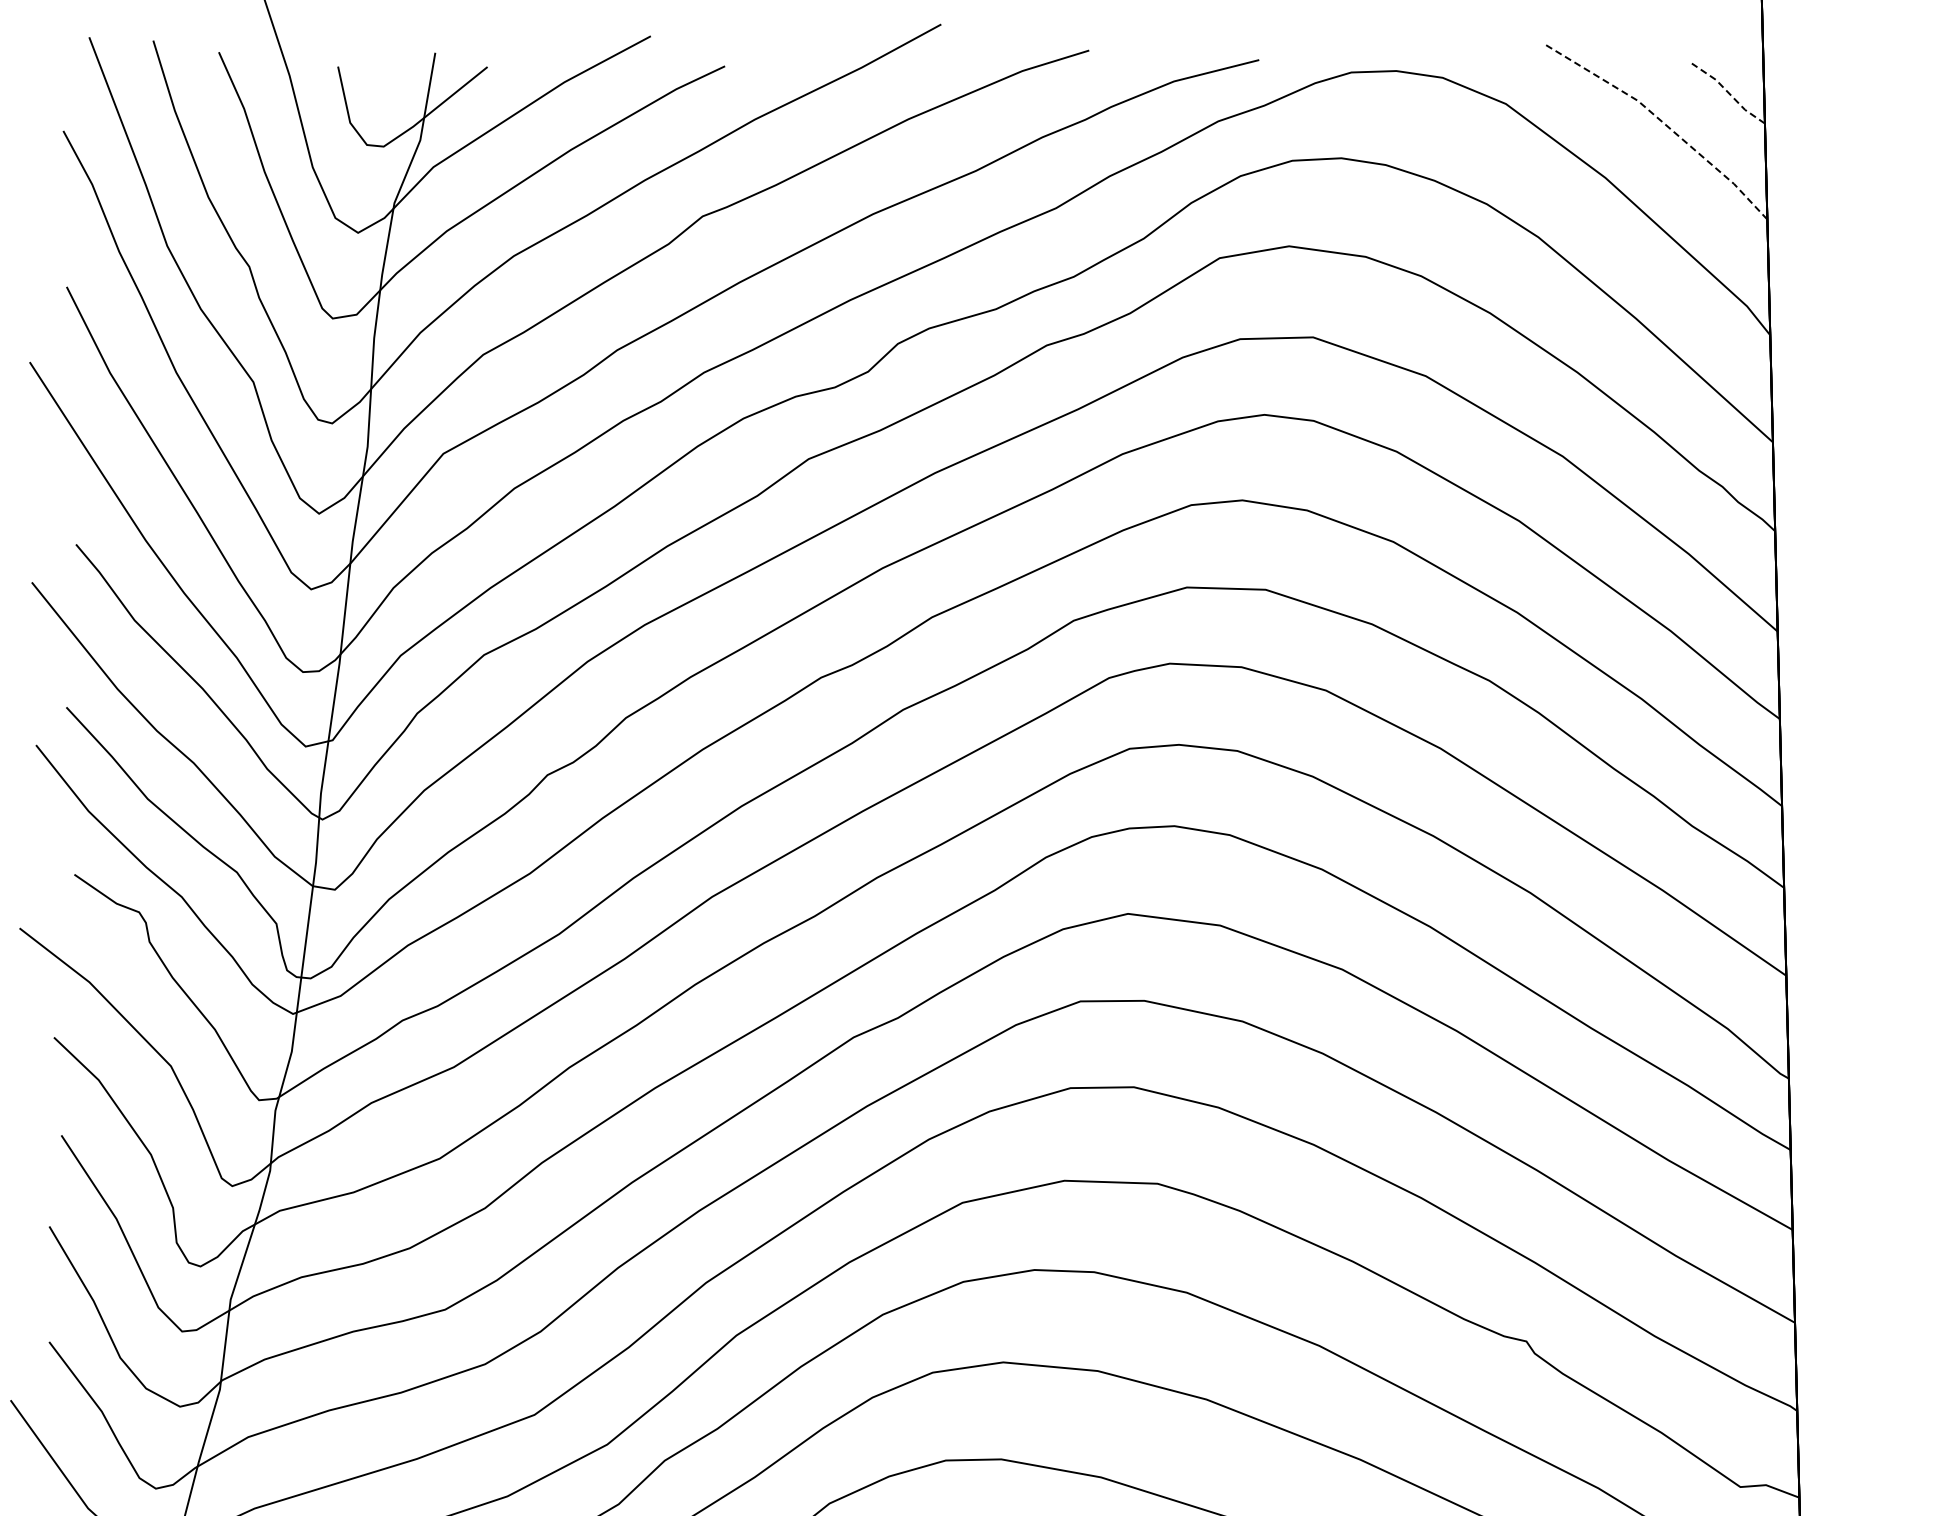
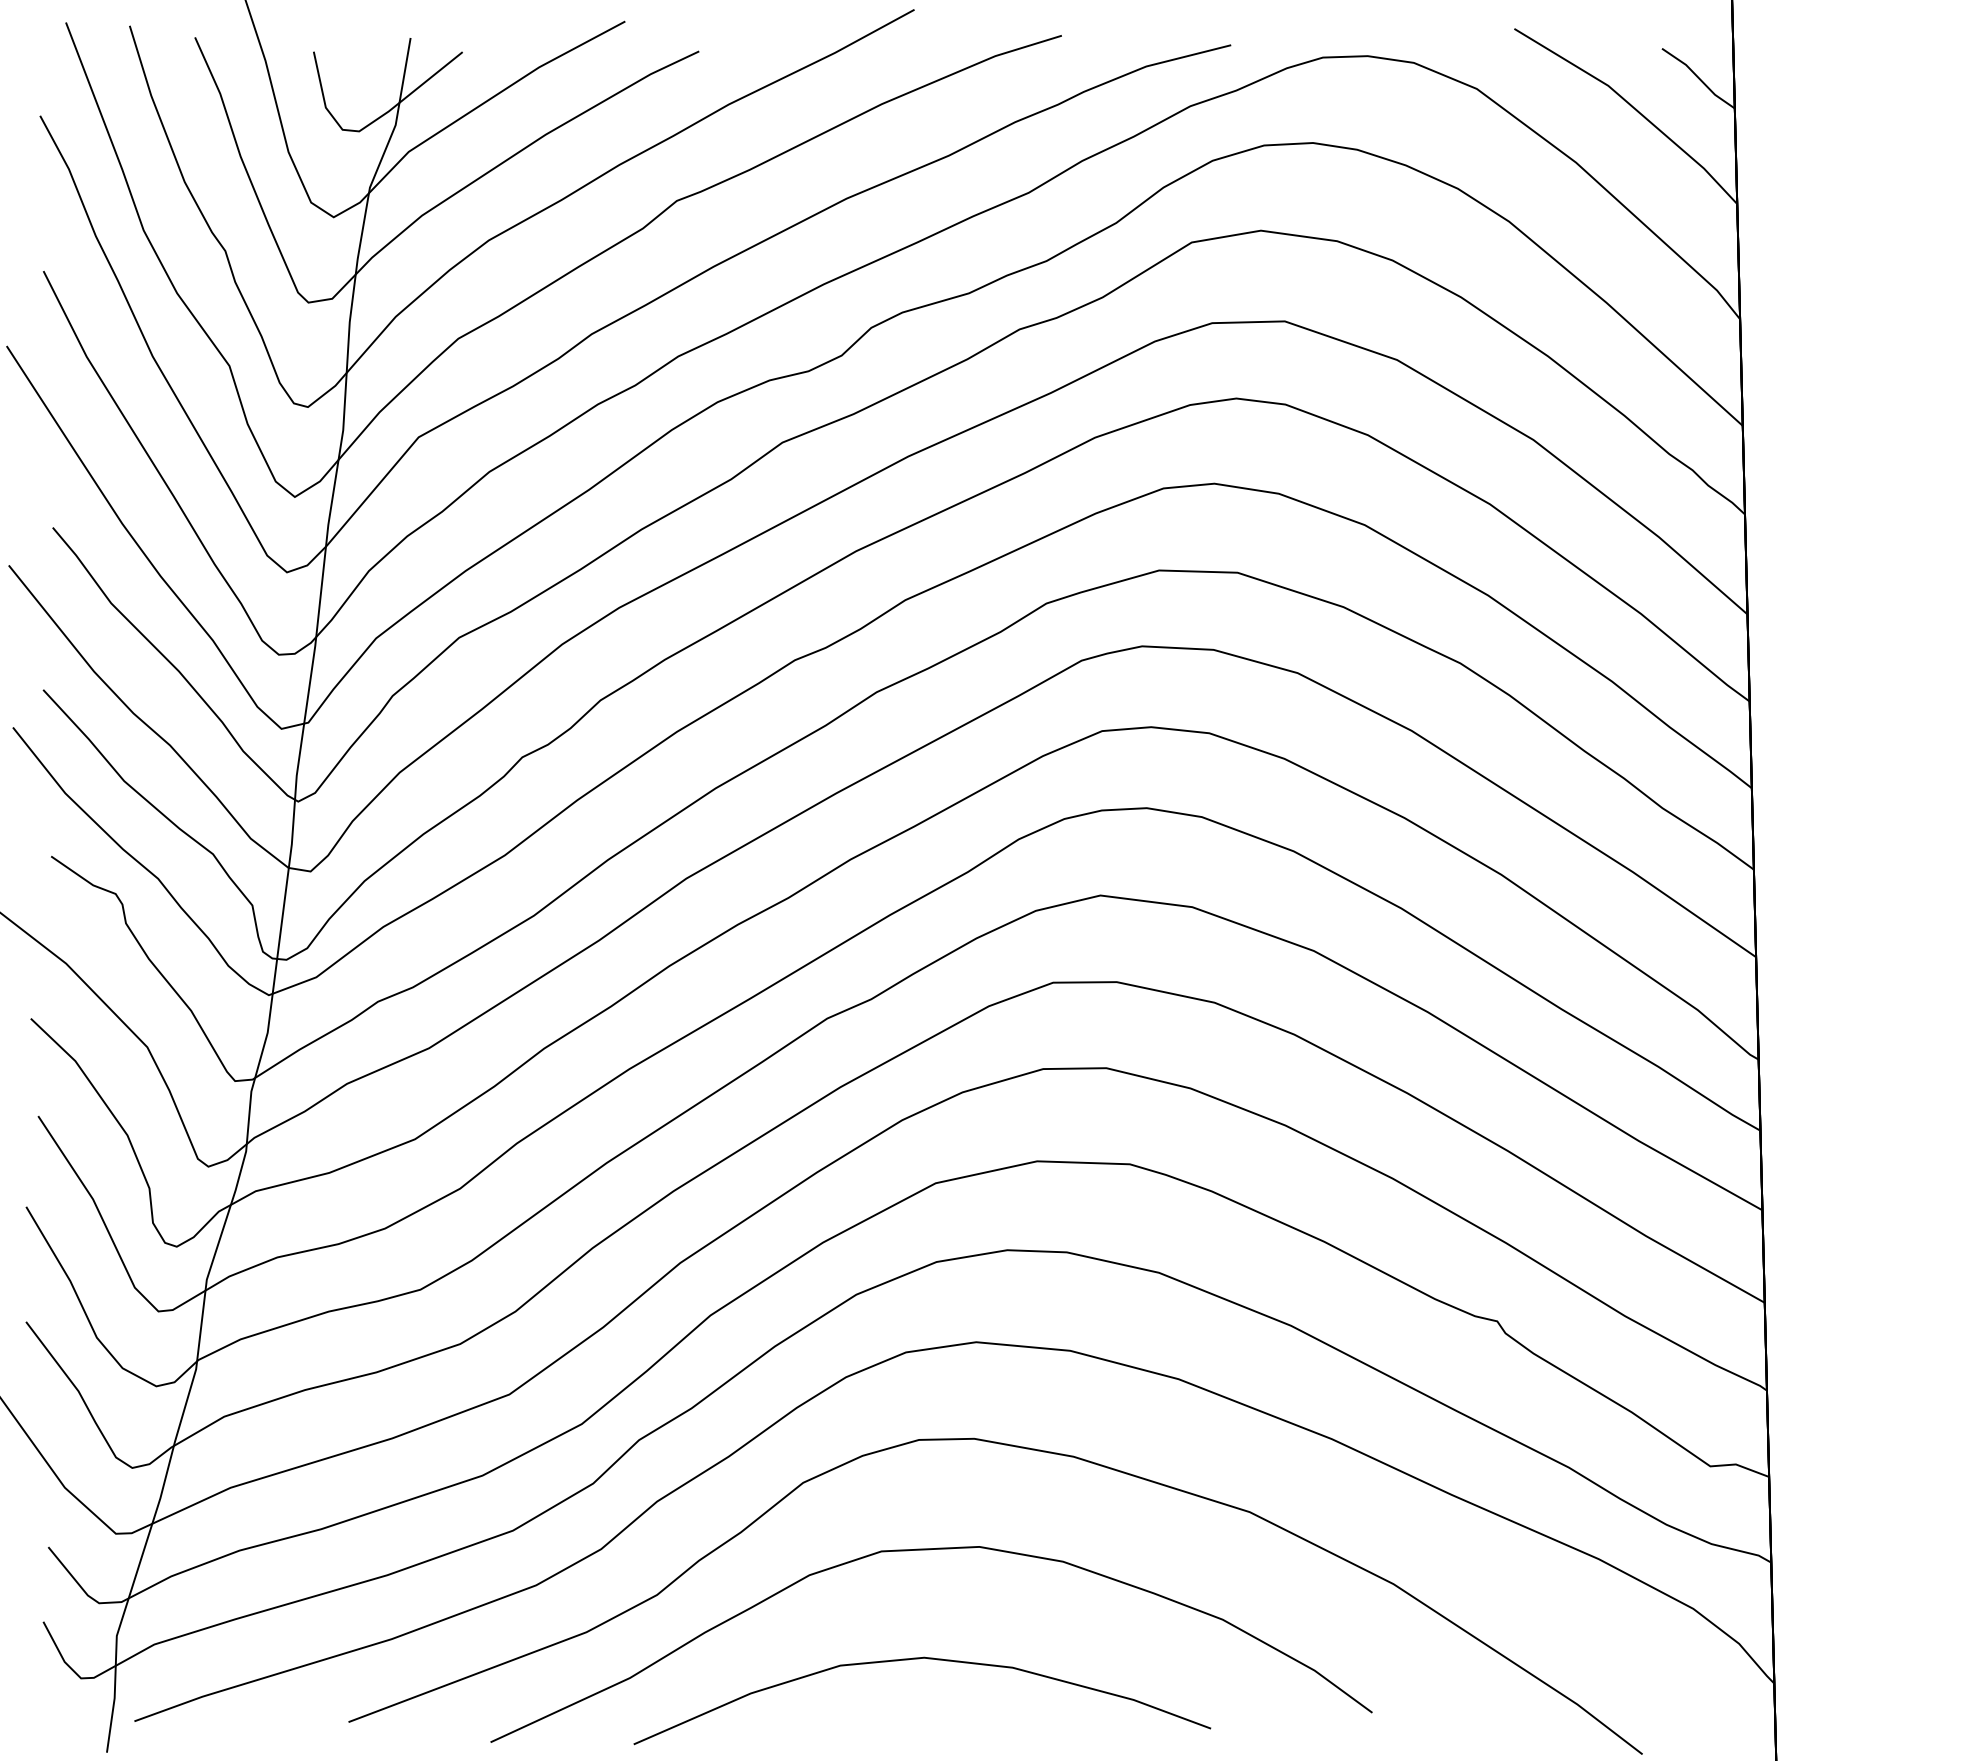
line: (1729, 93) -> (1699, 78), dashed -> solid
line: (1663, 122) -> (1633, 107), dashed -> solid

